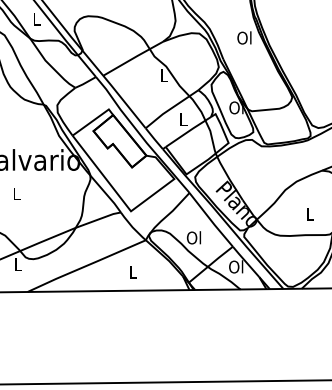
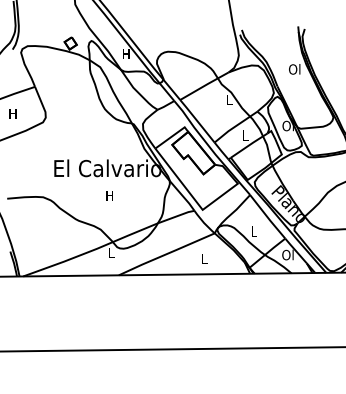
text: (37, 18) -> (126, 53), L -> H
text: (16, 193) -> (109, 195), L -> H
text: (193, 237) -> (253, 231), Ol -> L

